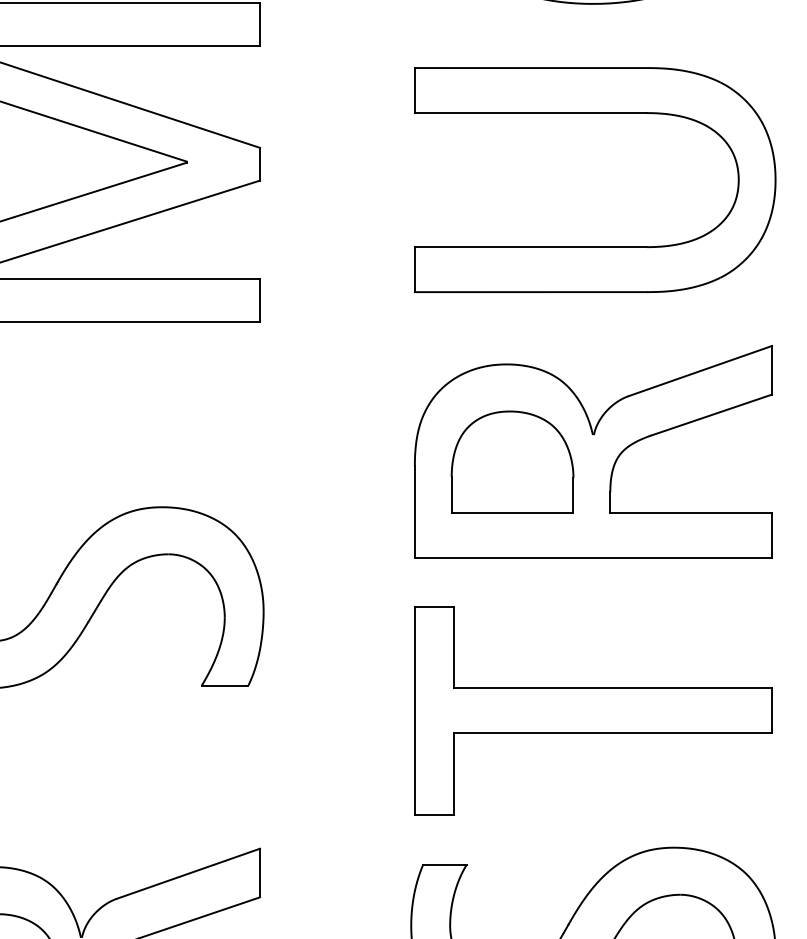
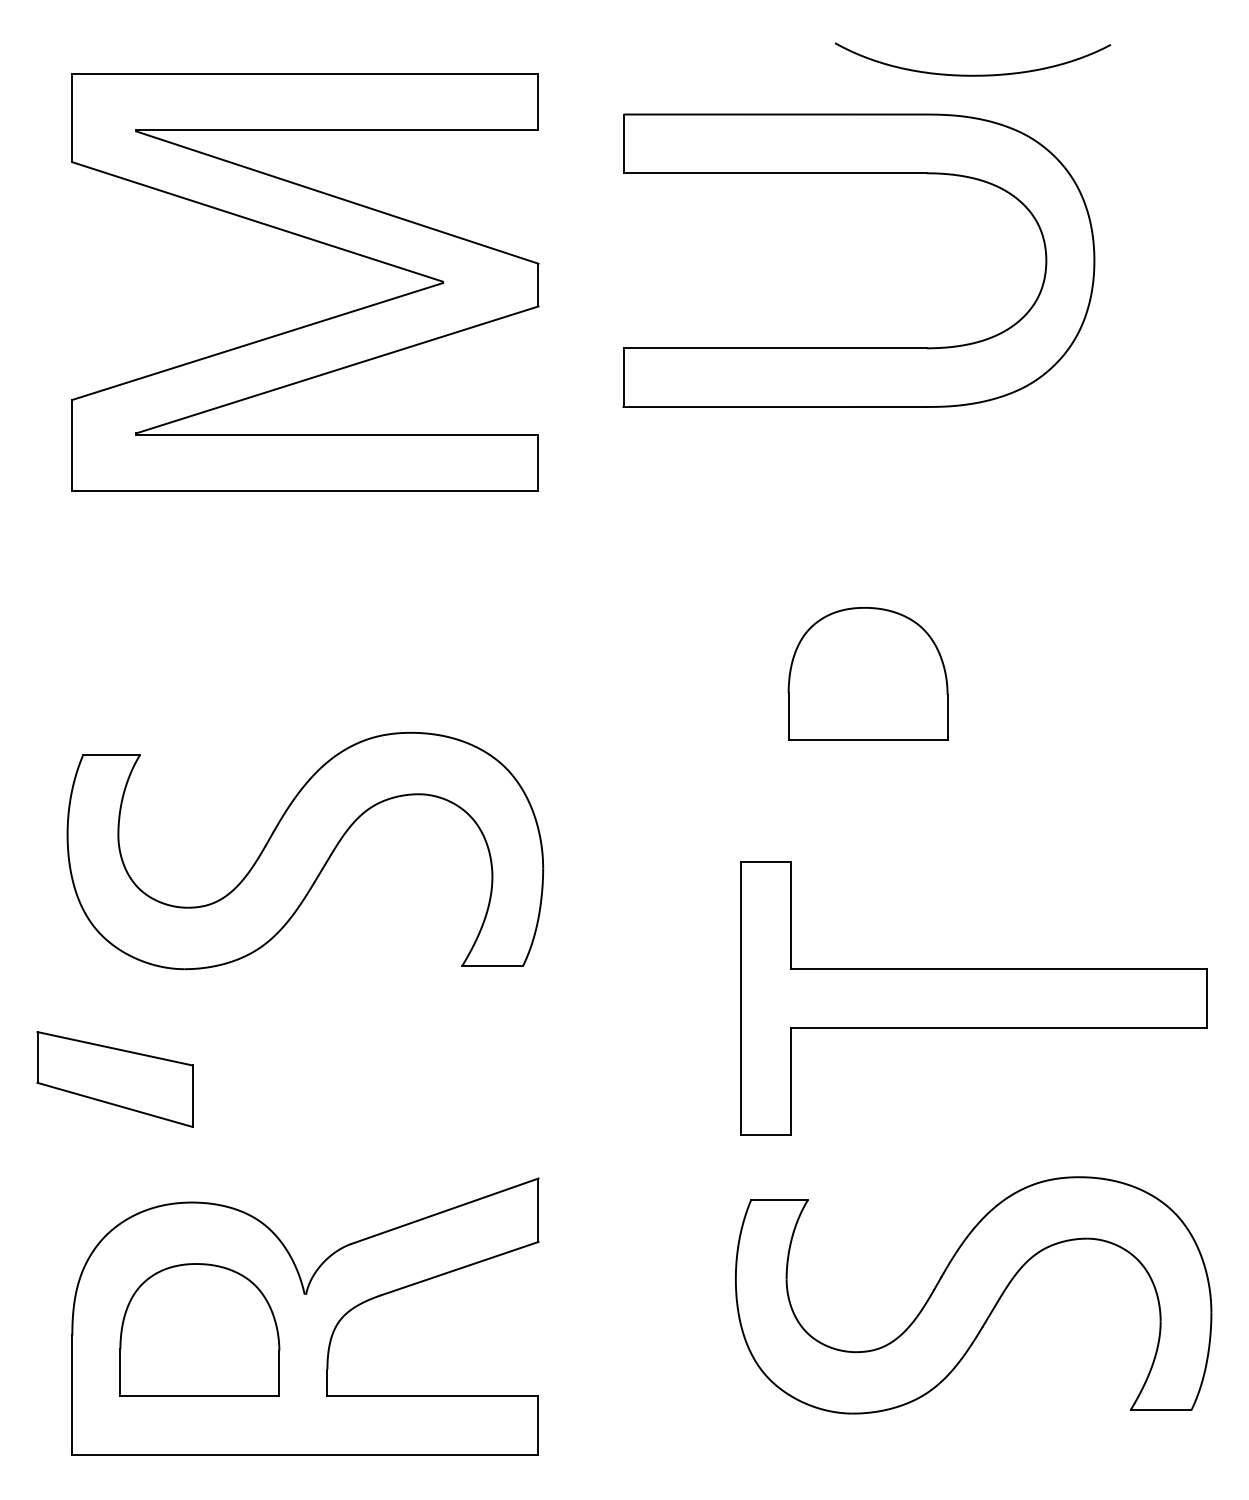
part: (594, 113) -> (858, 173), moved
part: (593, 451) -> (973, 660), removed

